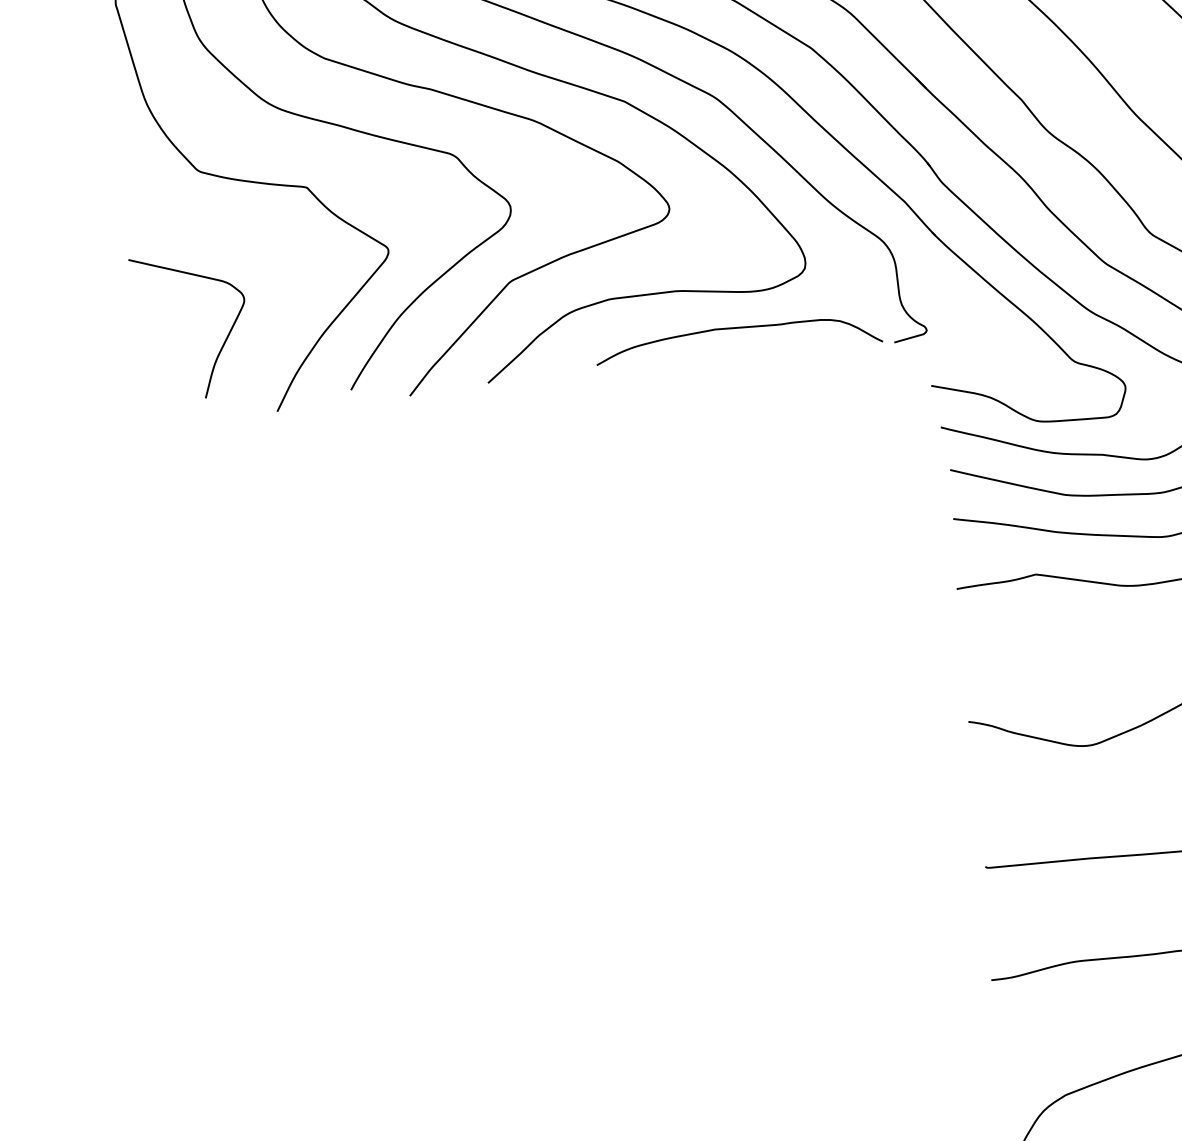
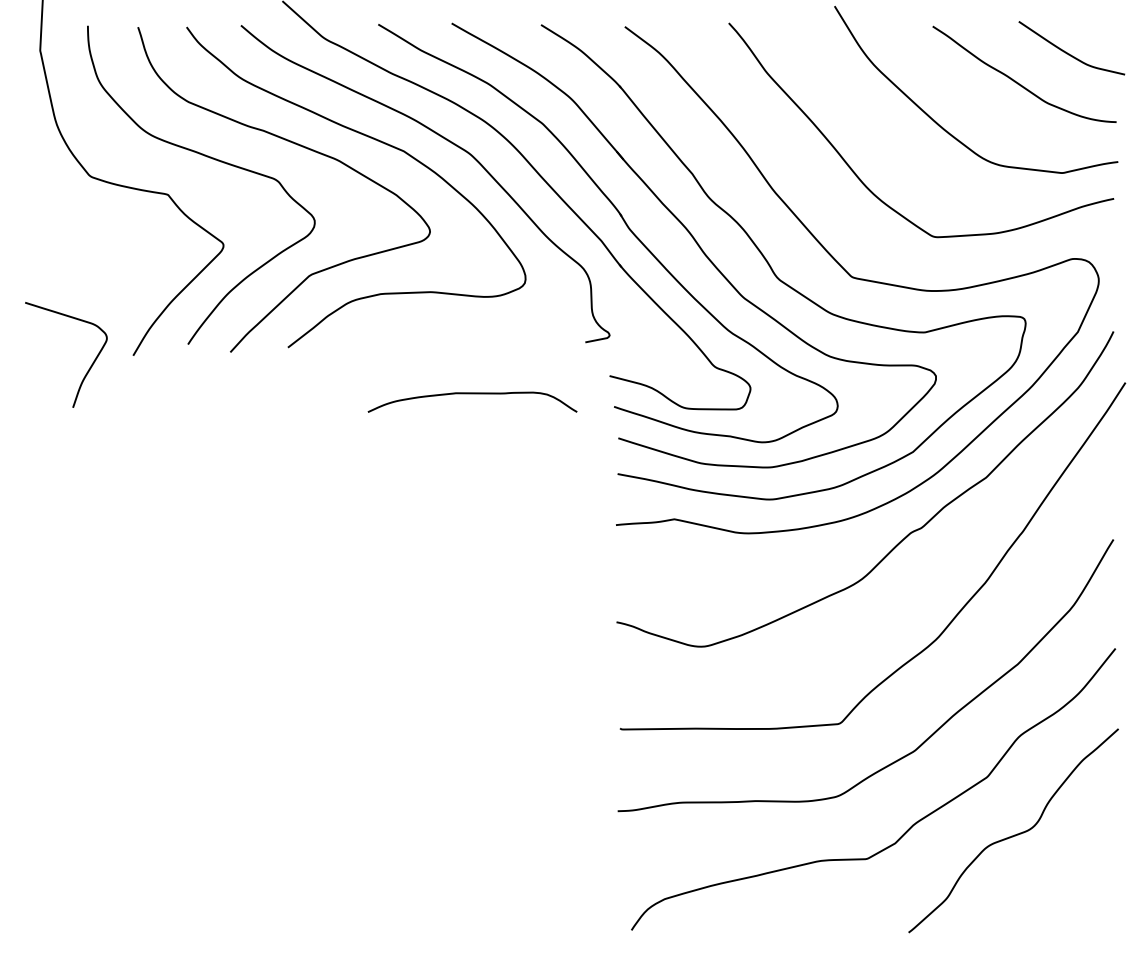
curve: (737, 329) -> (472, 394), moved
curve: (223, 341) -> (89, 367), moved

